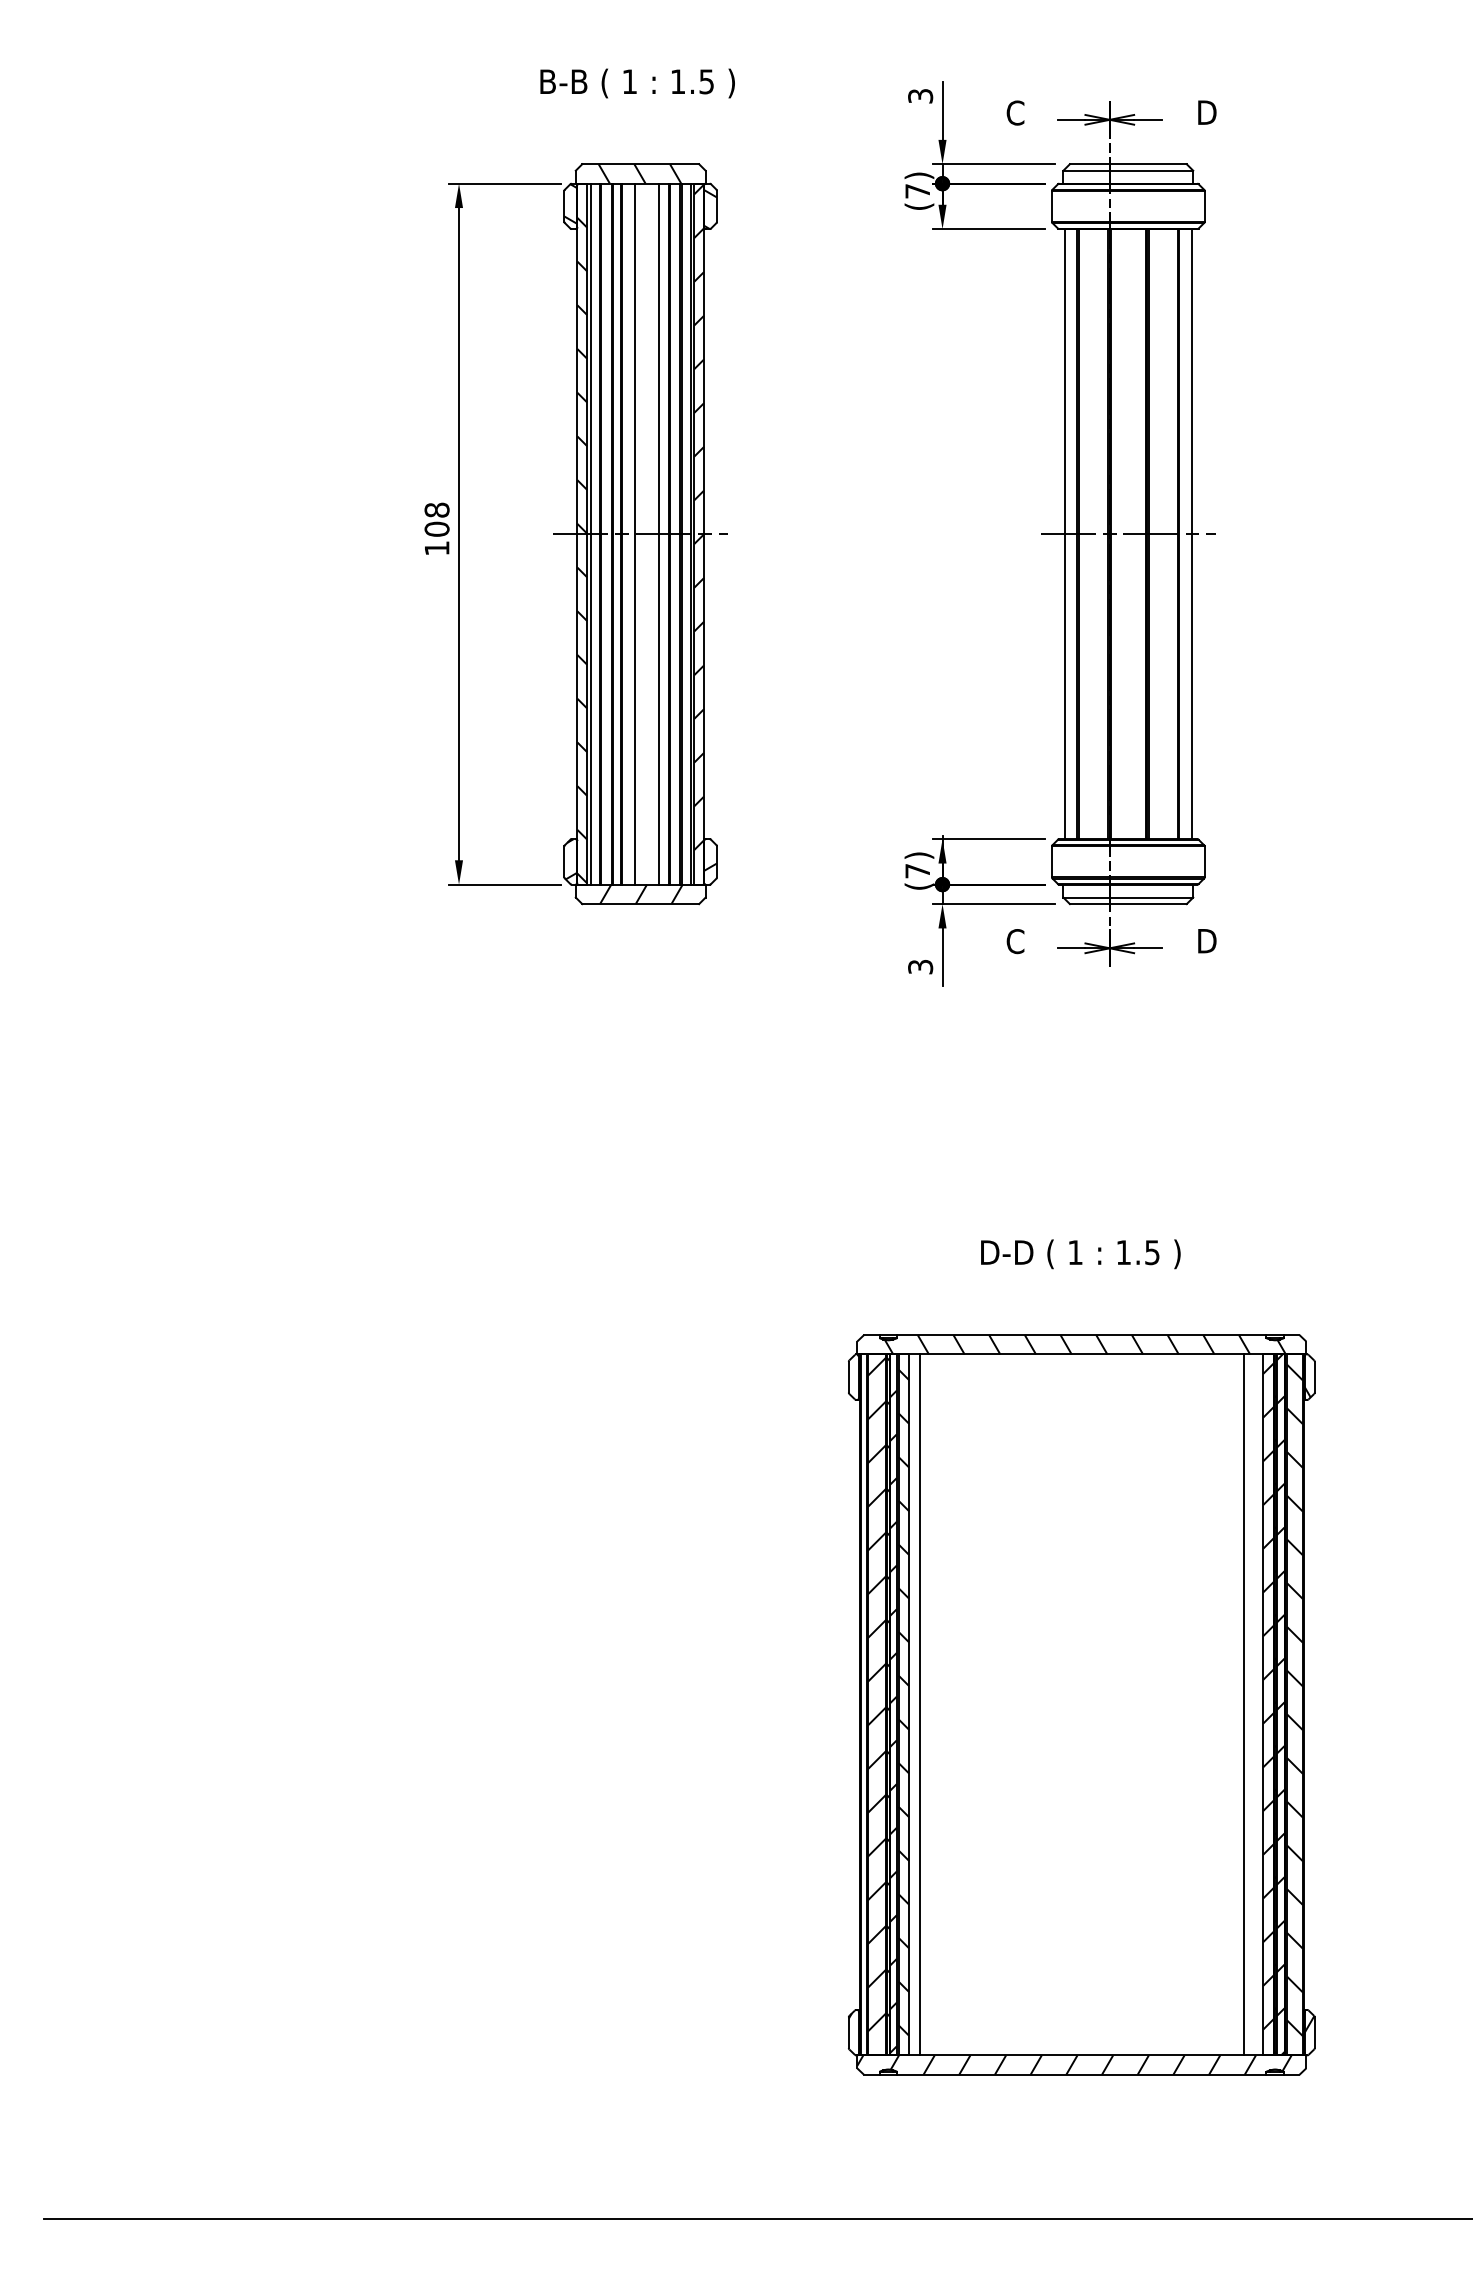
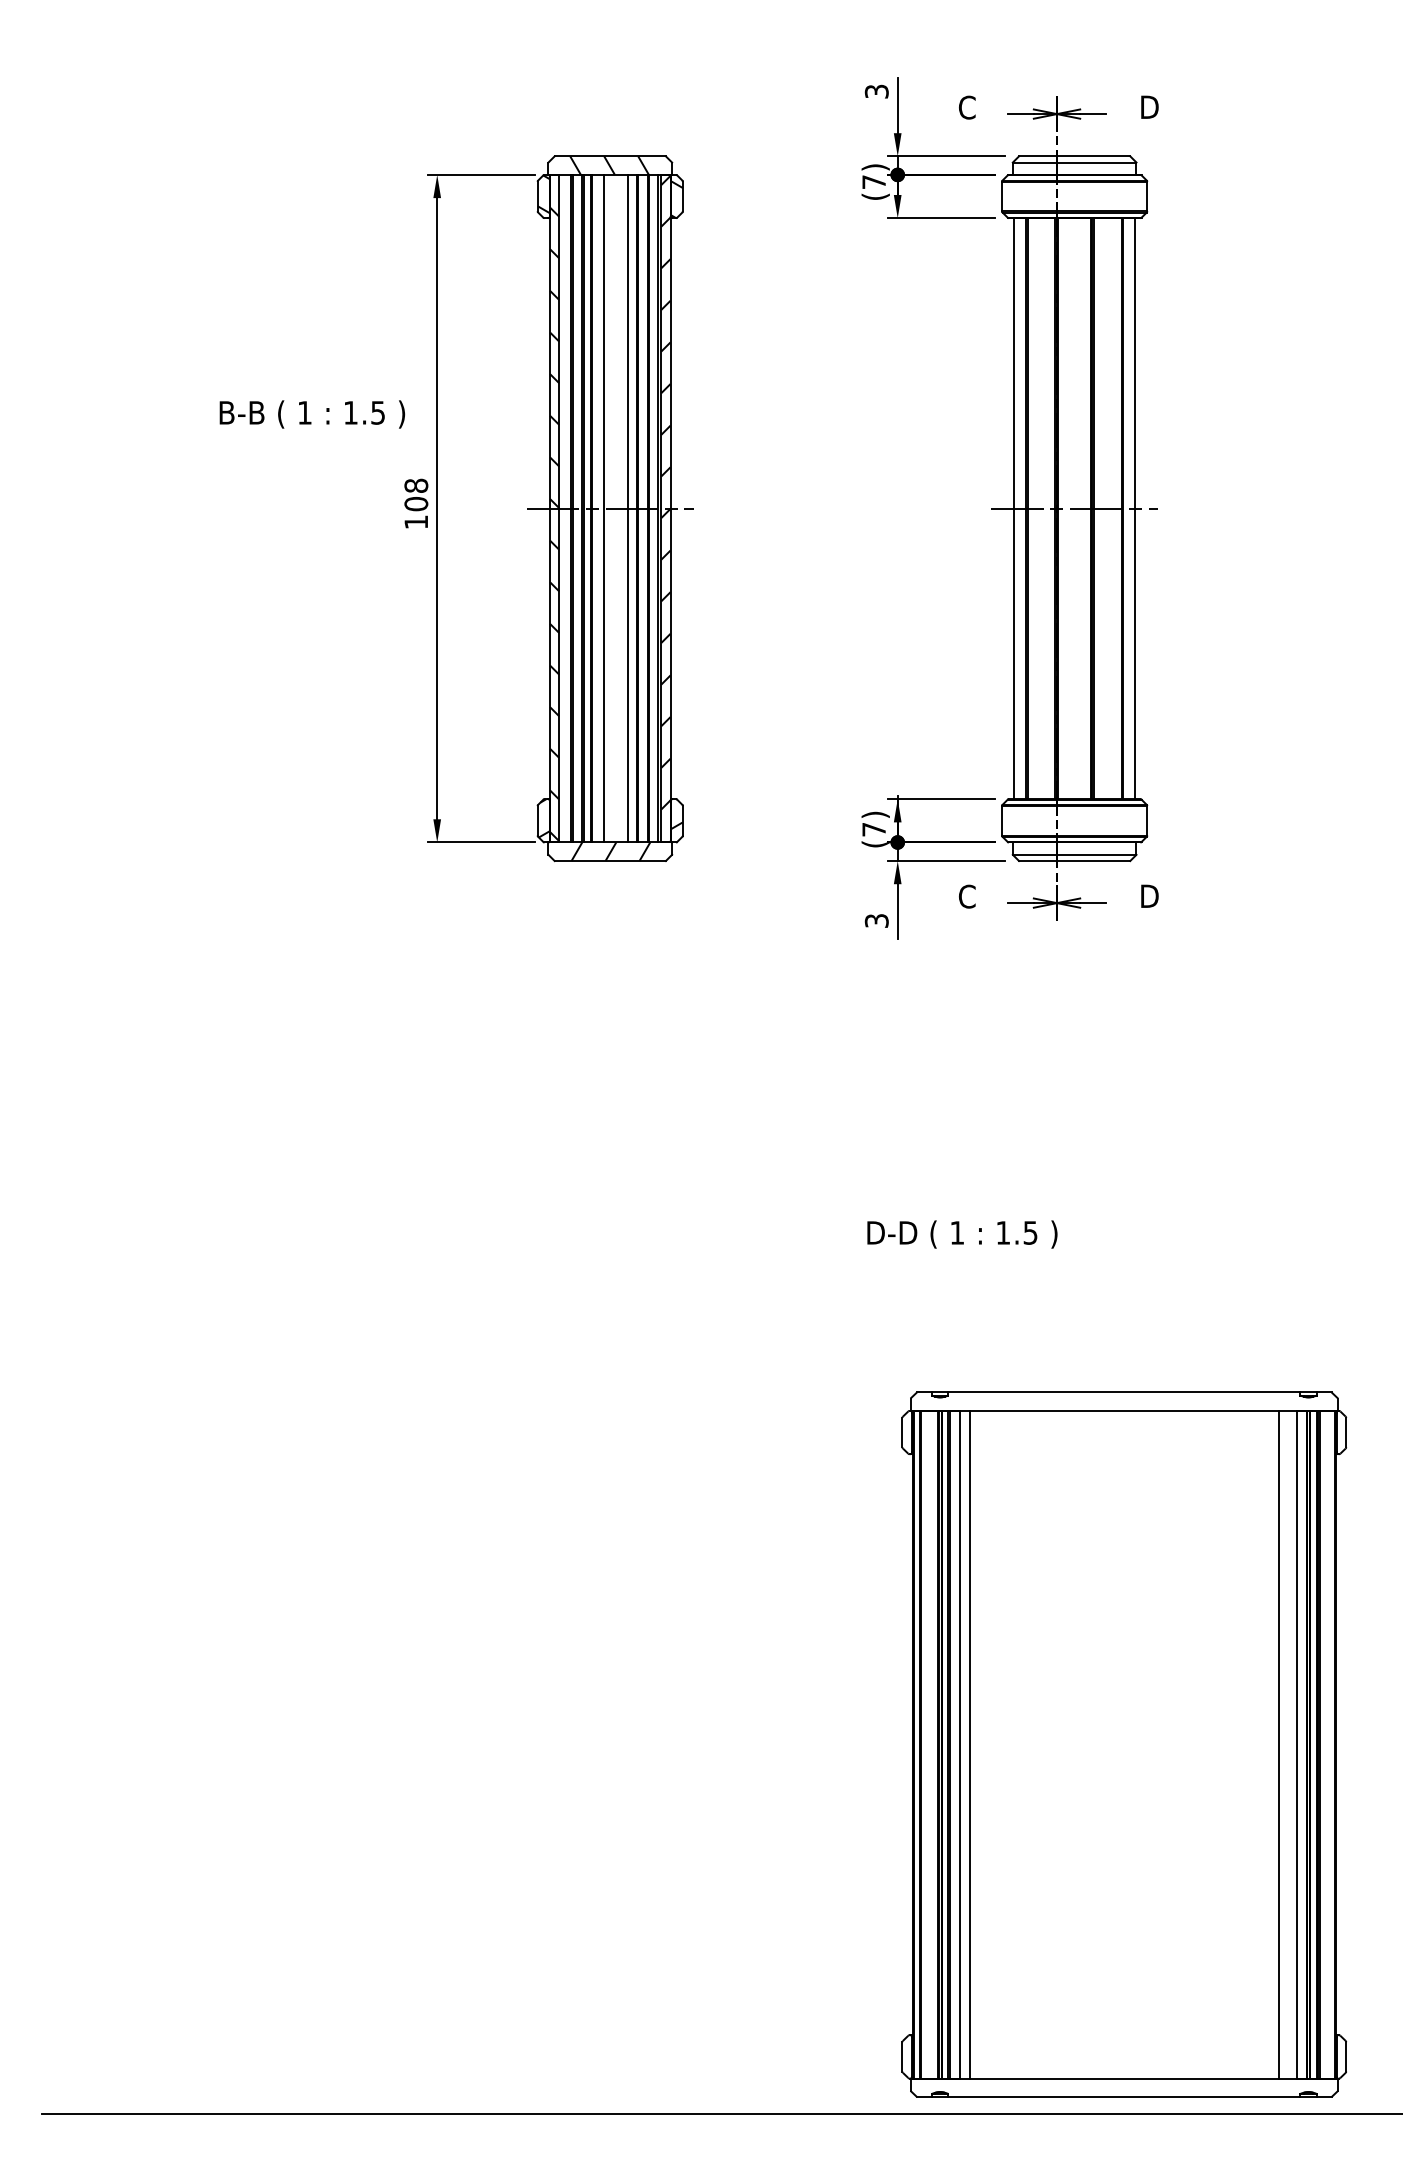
text: (637, 83) -> (312, 414), moved
line: (590, 533) -> (562, 508), removed
text: (1080, 1254) -> (962, 1234), moved
part: (1081, 1704) -> (1124, 1744), moved

